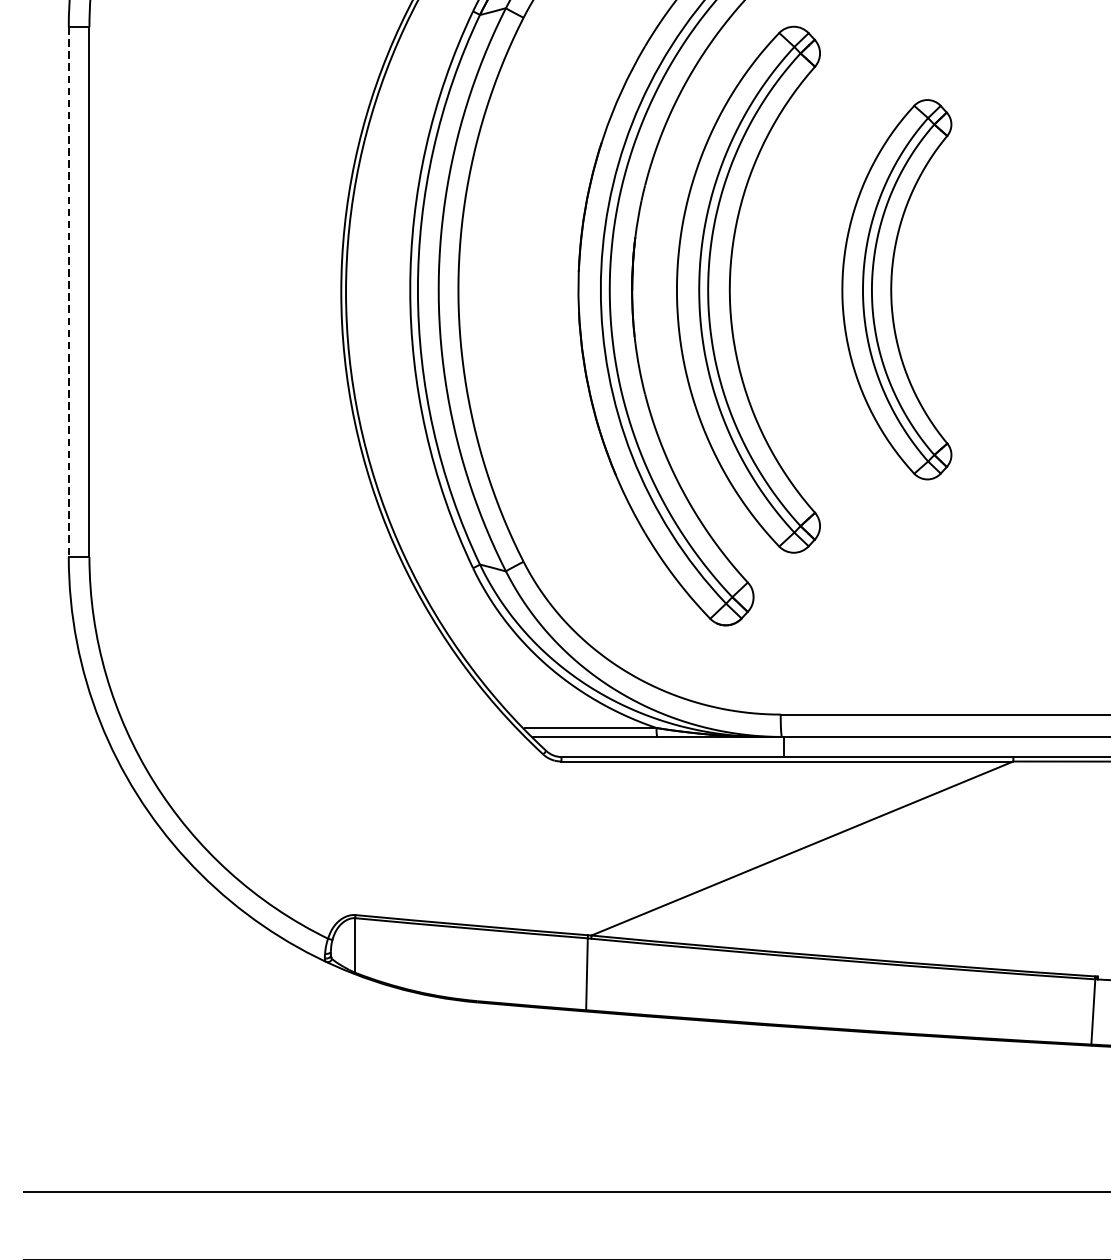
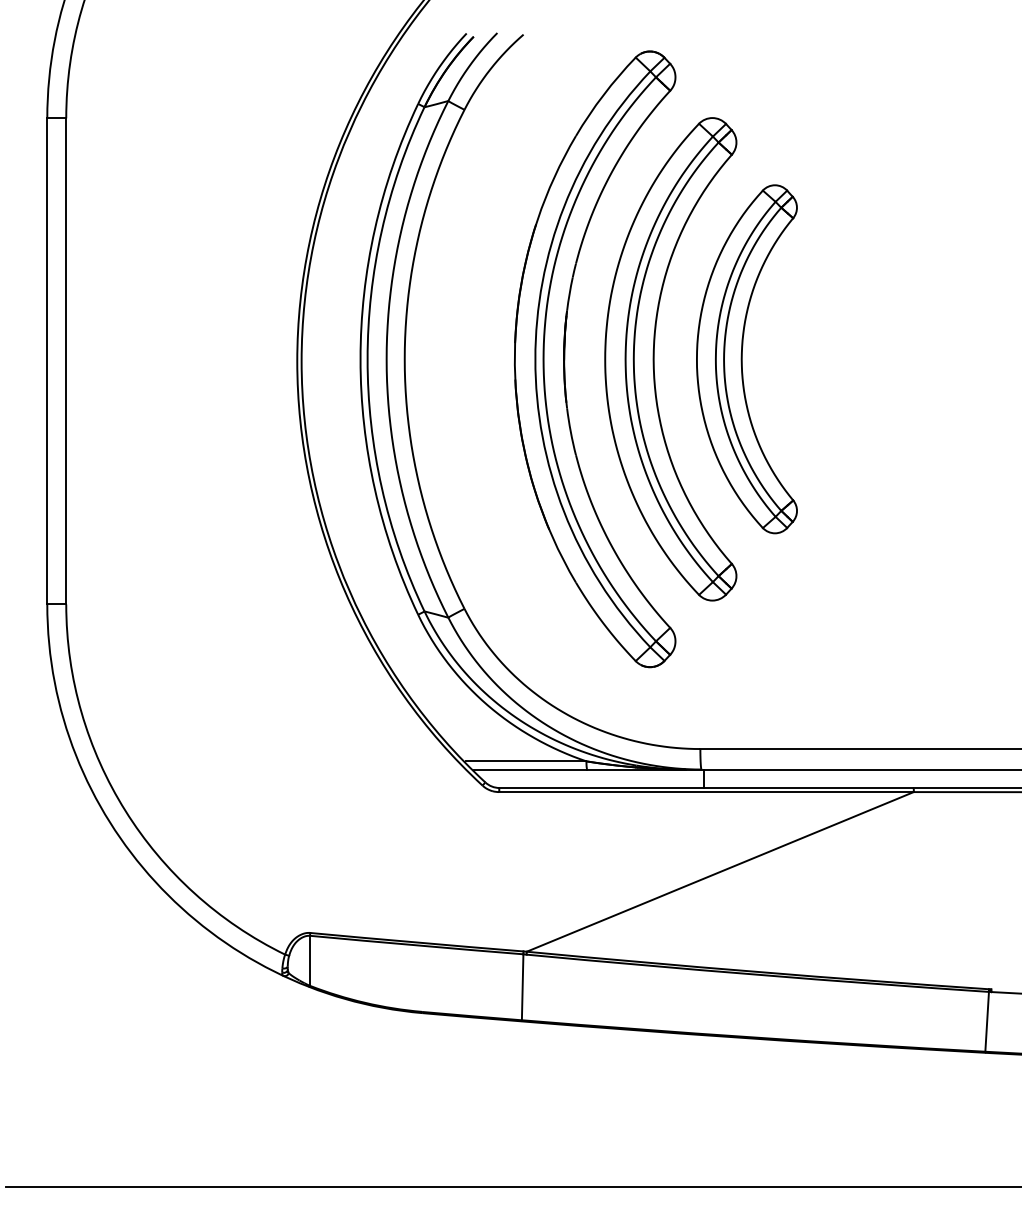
part: (896, 289) -> (746, 359), moved
line: (69, 292) -> (47, 361), dashed -> solid

